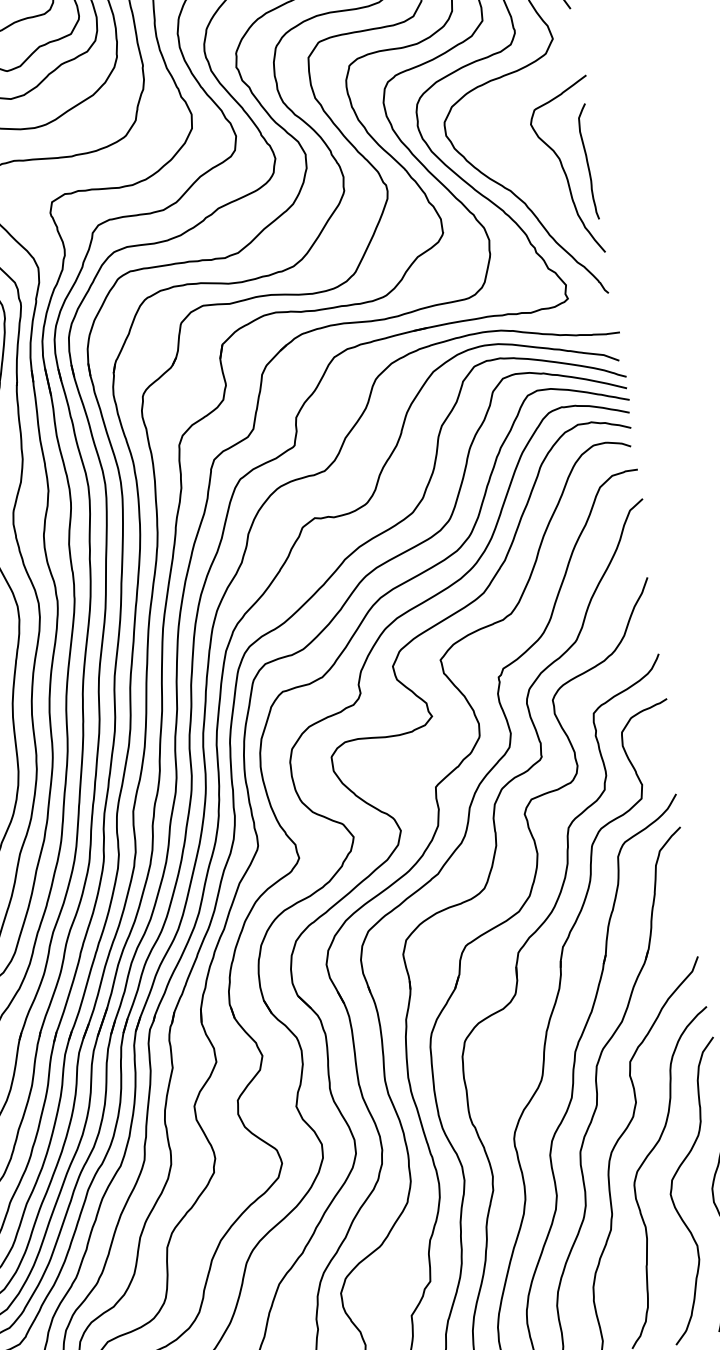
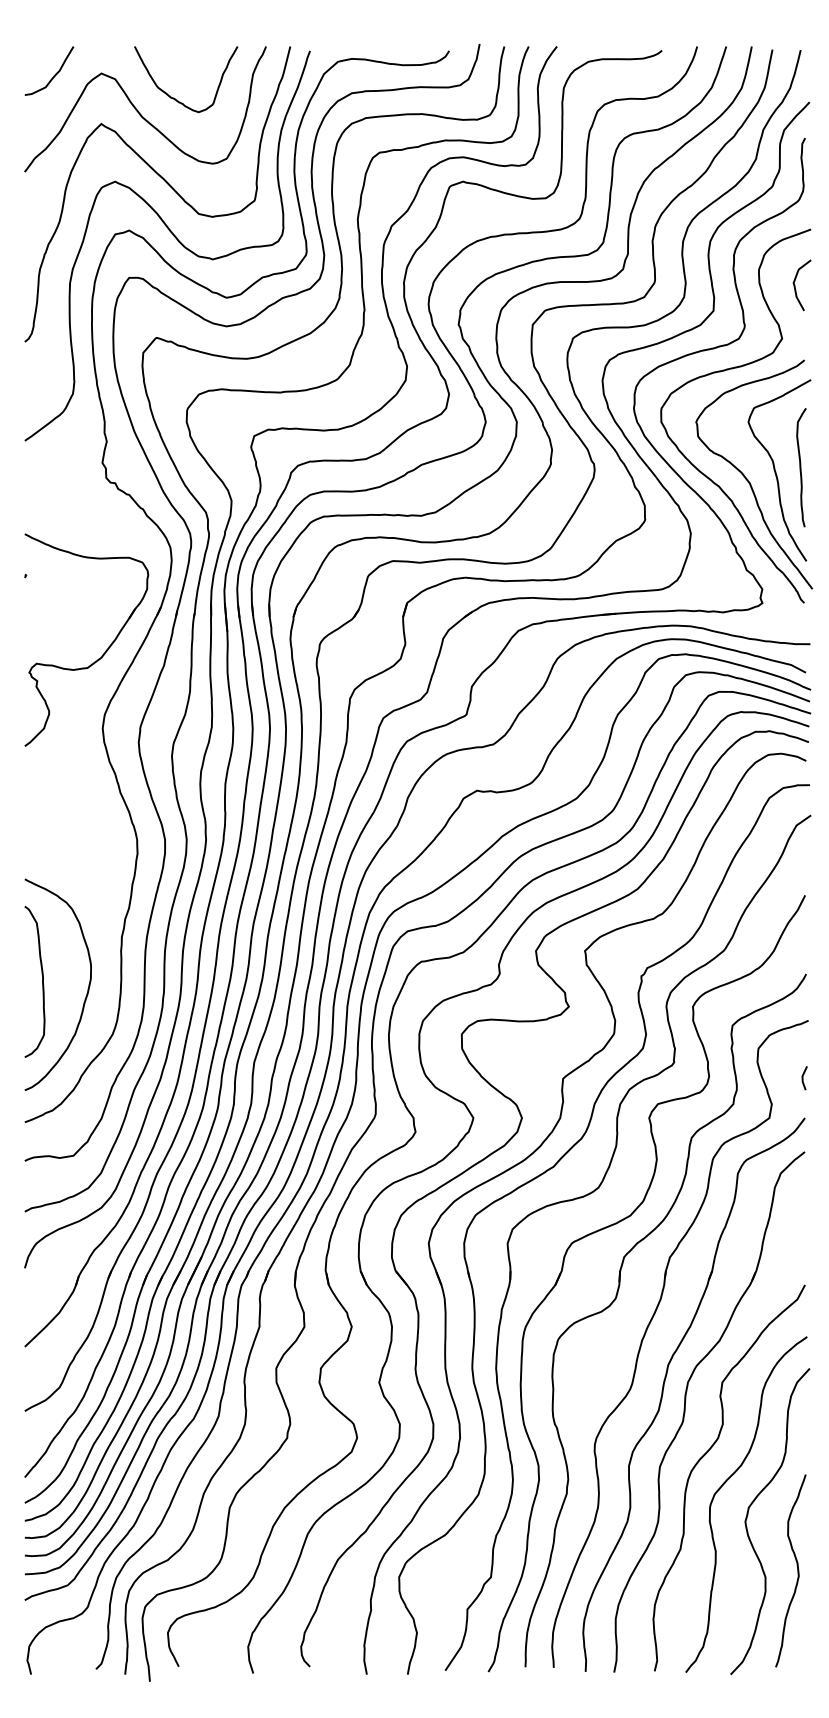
curve: (537, 179) -> (747, 478), added
line: (669, 755) -> (803, 1078), added

